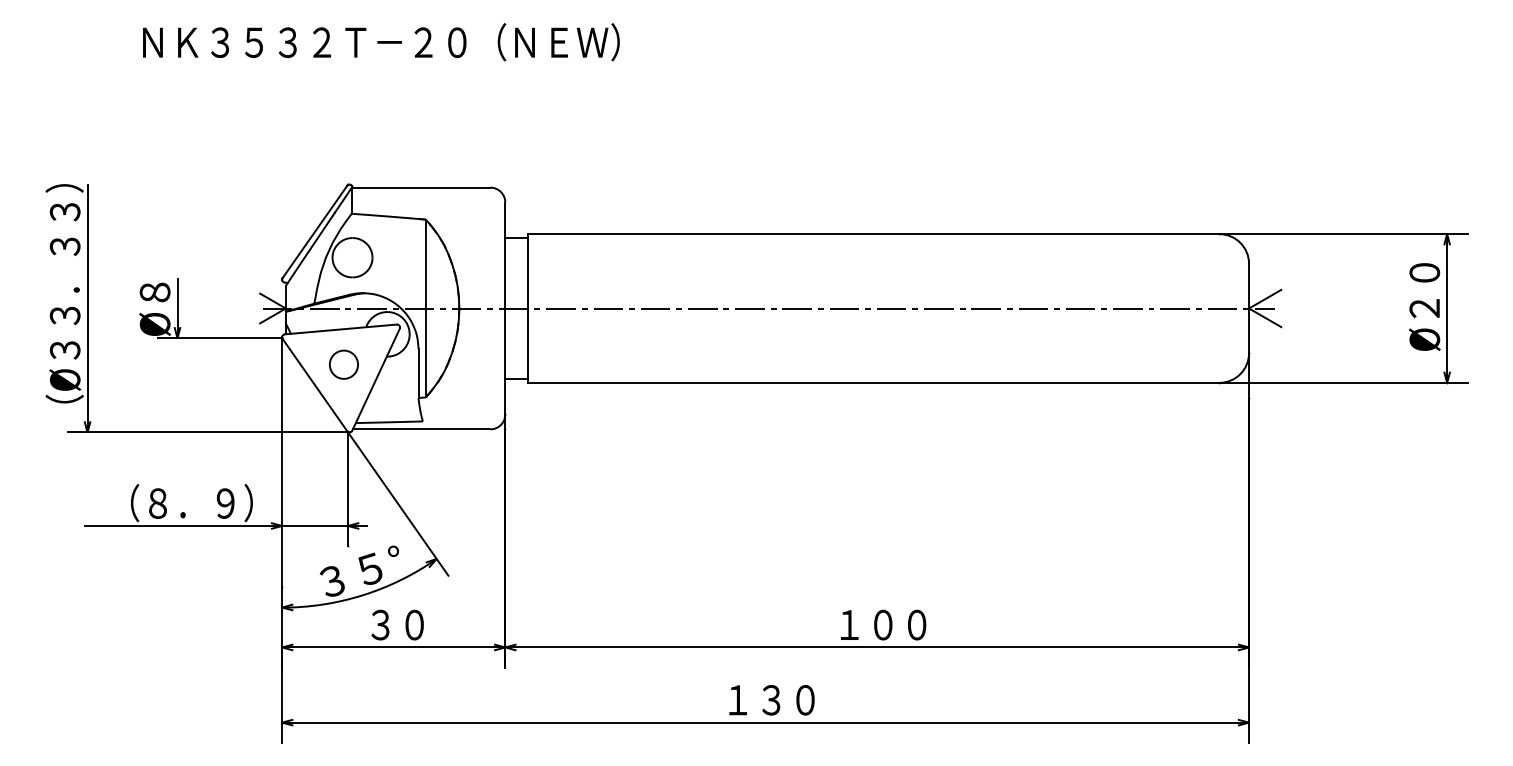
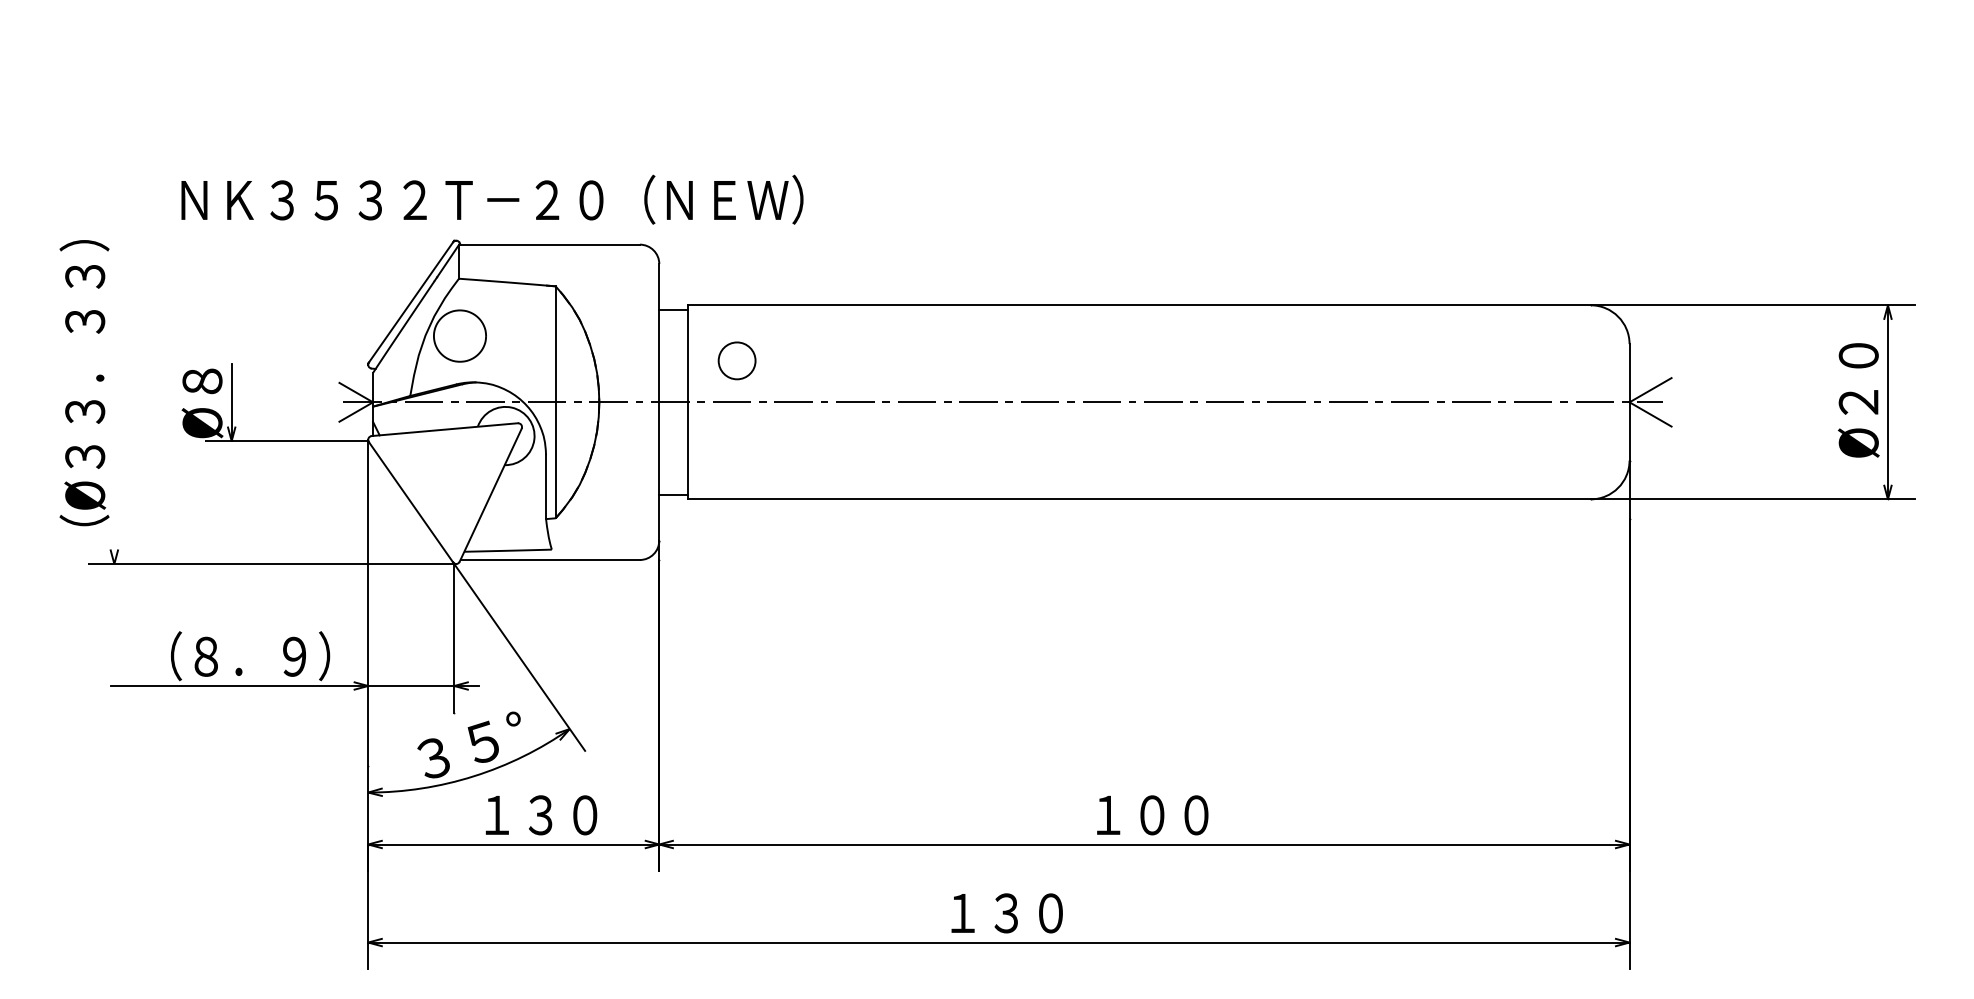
text: (381, 42) -> (492, 200), moved
line: (87, 308) -> (114, 402), removed
circle: (343, 364) -> (736, 360), moved
text: (414, 624) -> (540, 814), ３０ -> １３０

